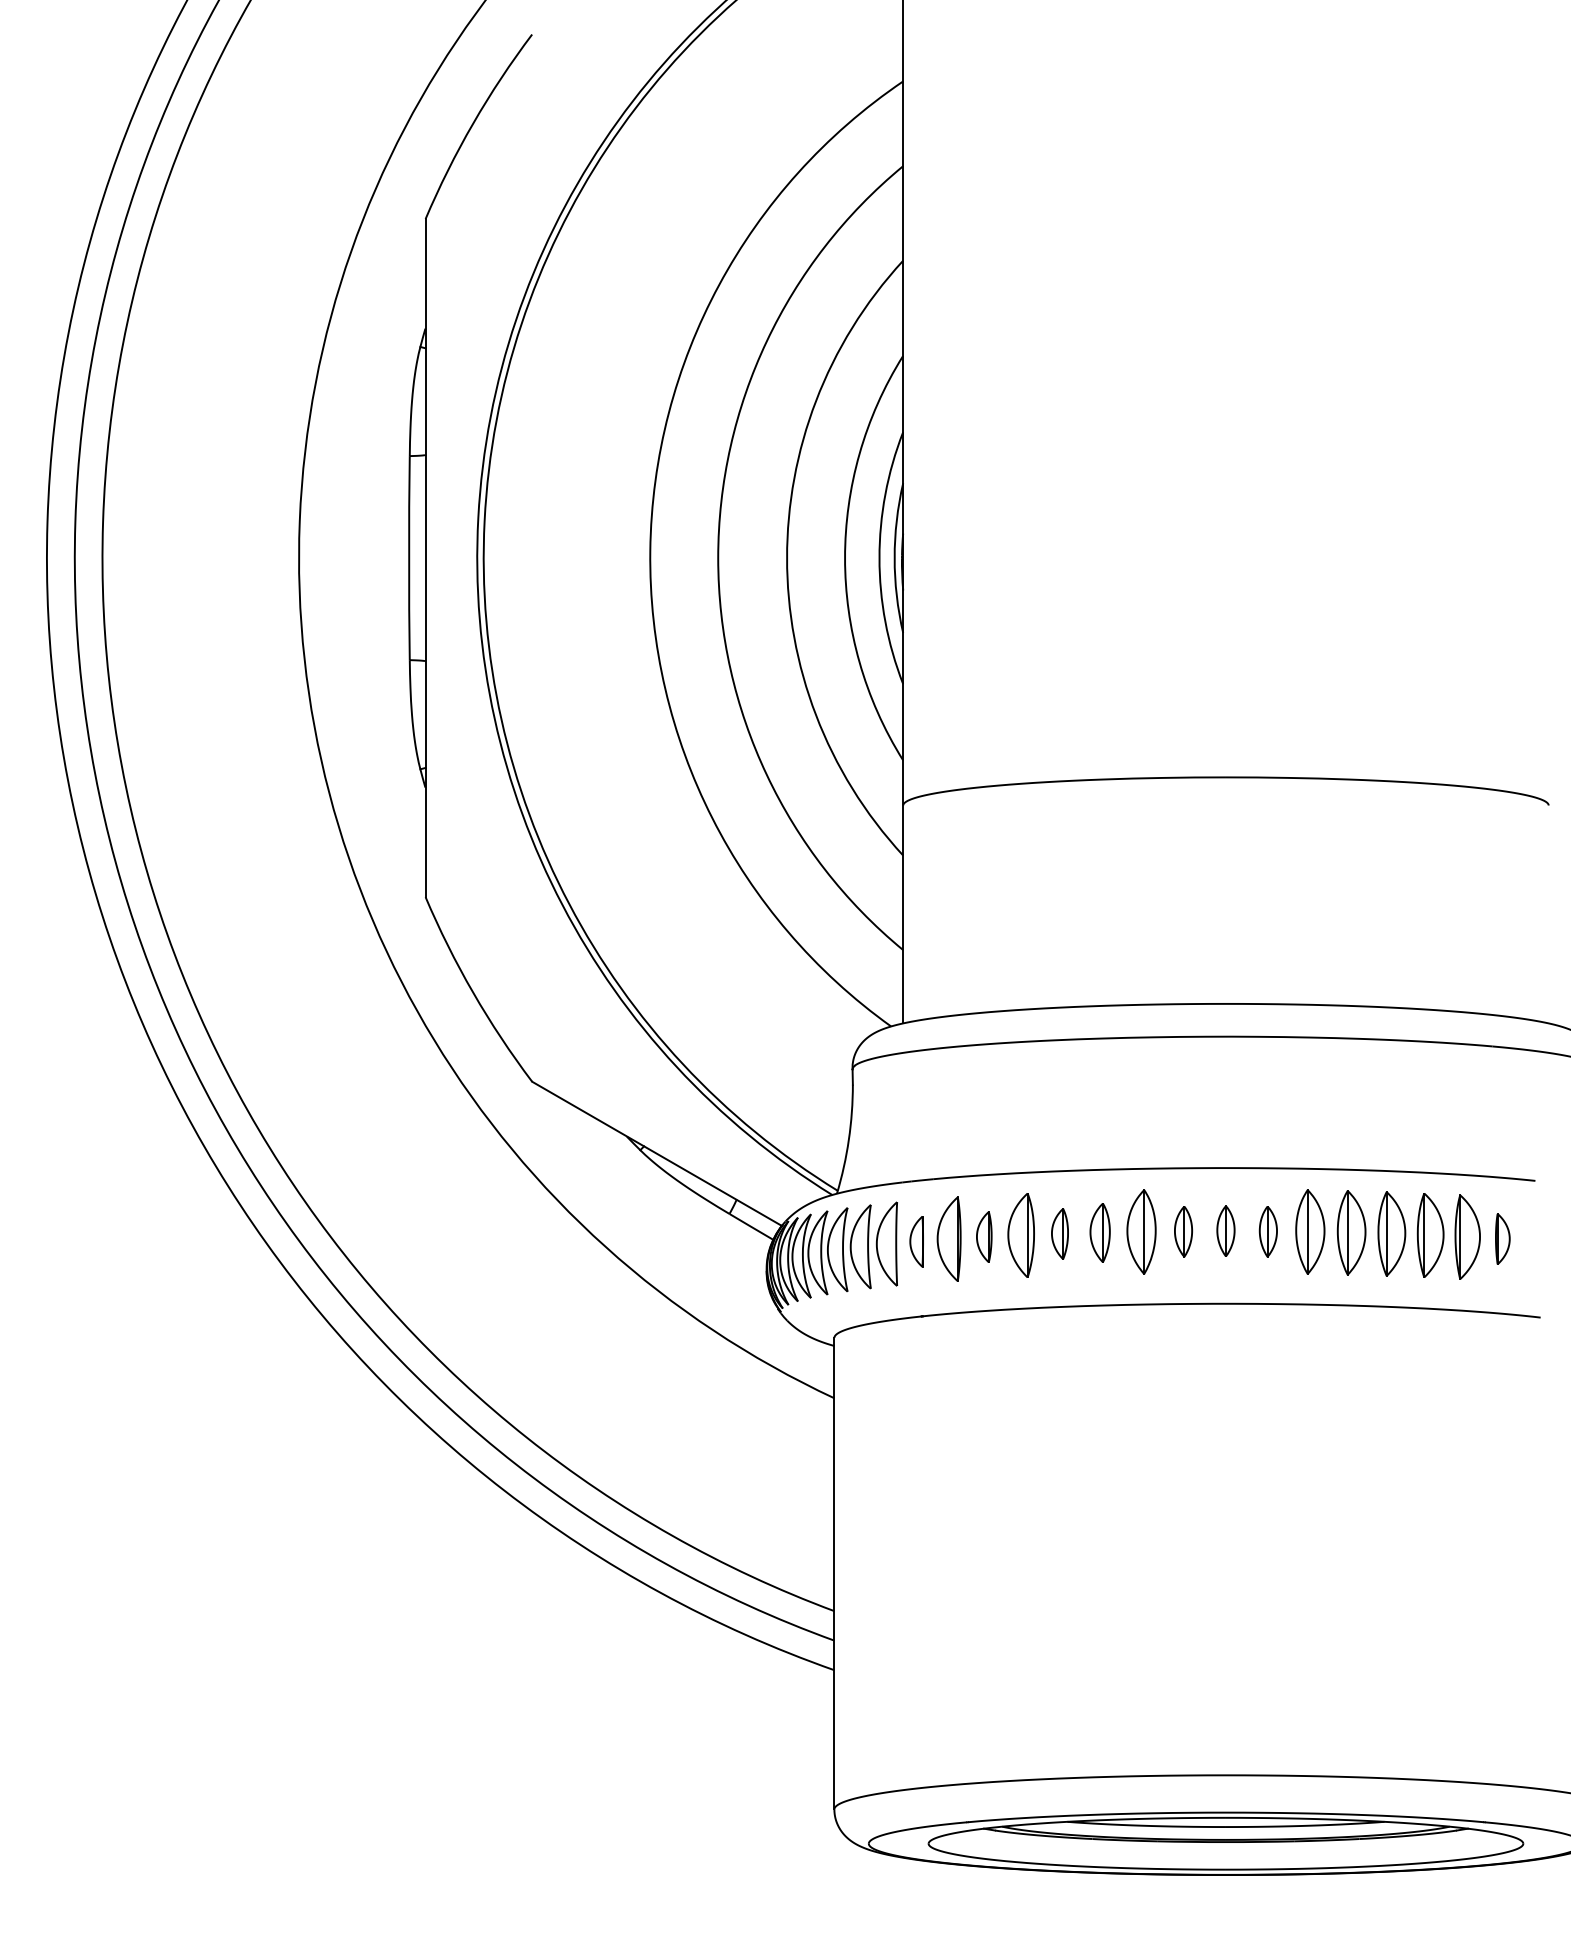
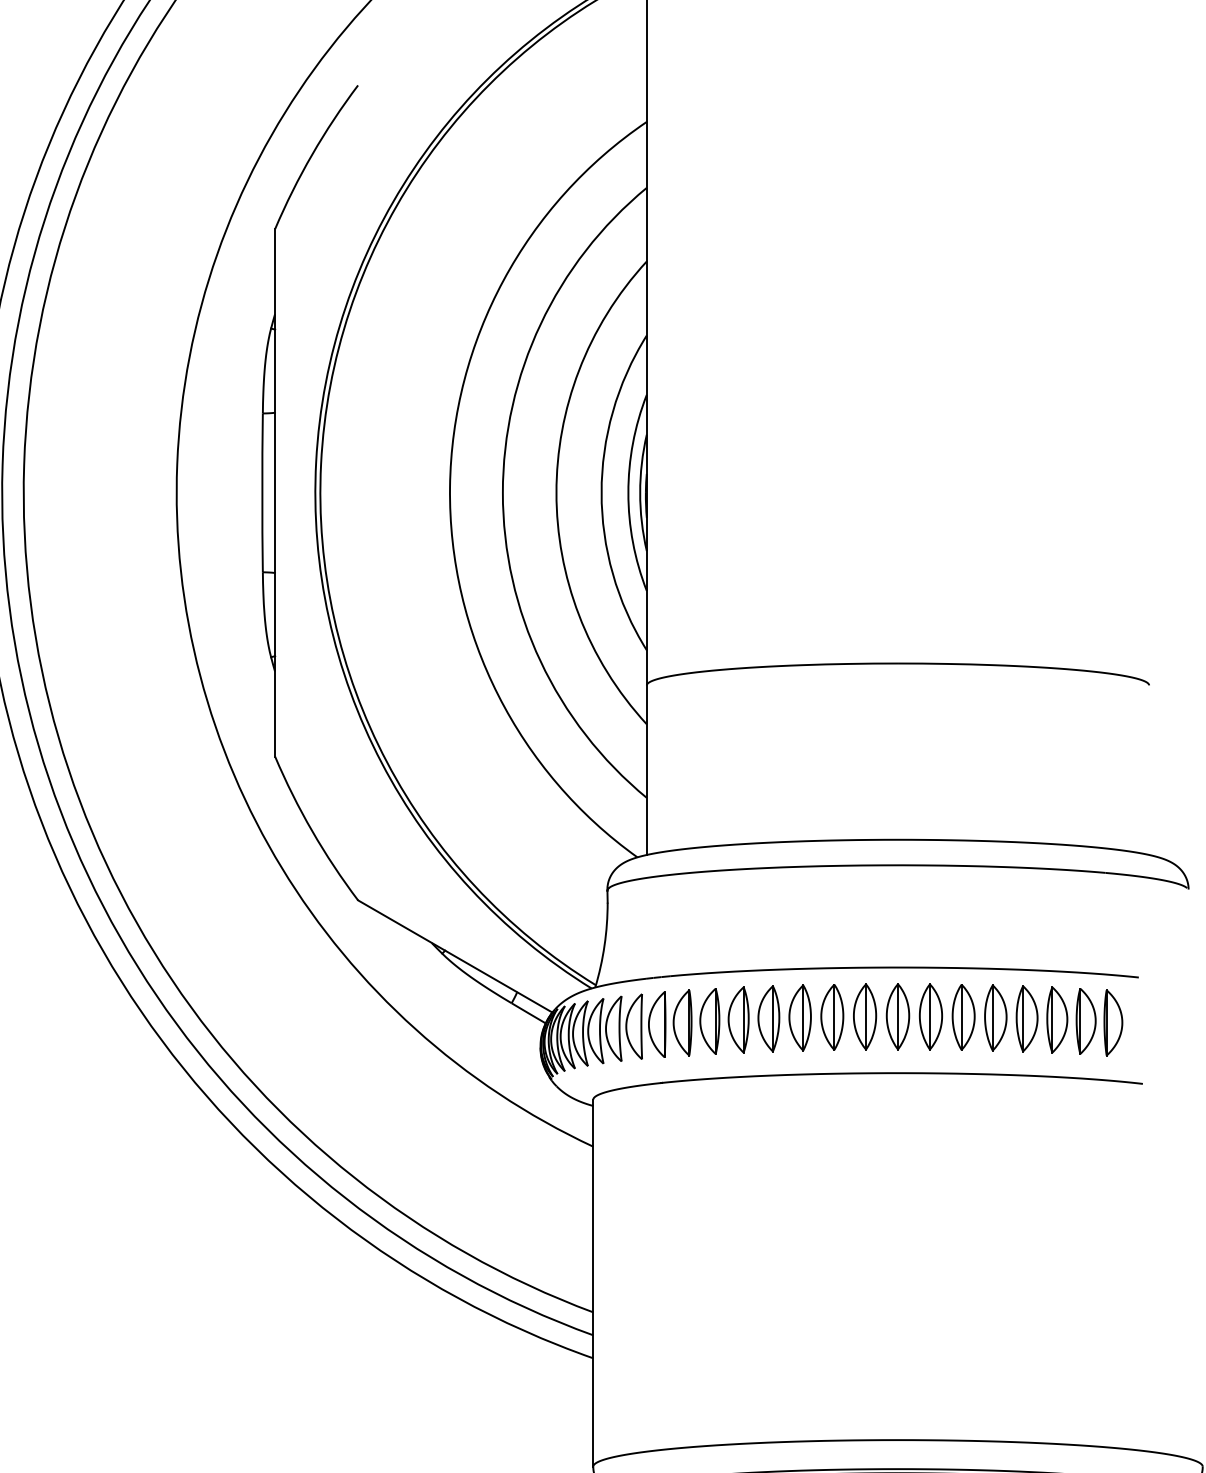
part: (1225, 1230) -> (897, 1016), size x1.67
part: (1183, 1231) -> (864, 1016), size x1.67
part: (1268, 1231) -> (931, 1016), size x1.67
part: (1099, 1232) -> (799, 1017), size x1.43
part: (1059, 1233) -> (768, 1018), size x1.67
part: (984, 1236) -> (710, 1020), size x1.67
part: (1502, 1238) -> (1113, 1022), size x1.67
part: (916, 1241) -> (657, 1024), size x1.67

